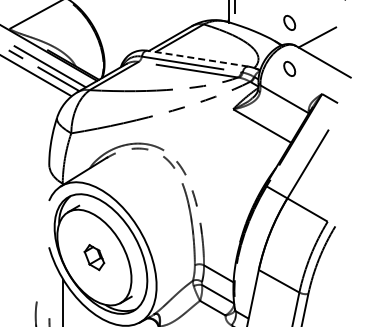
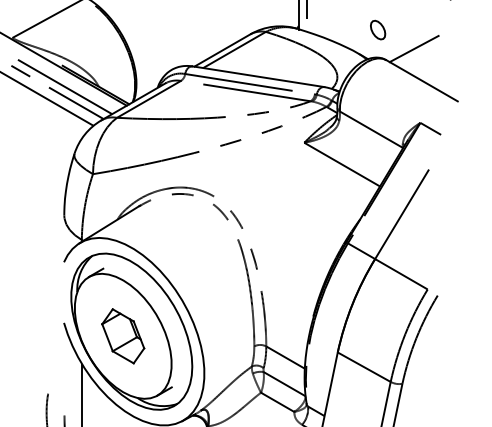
line: (197, 58) -> (257, 76), dashed -> solid
part: (289, 68) -> (377, 89), removed
part: (94, 257) -> (123, 336), size x1.67

